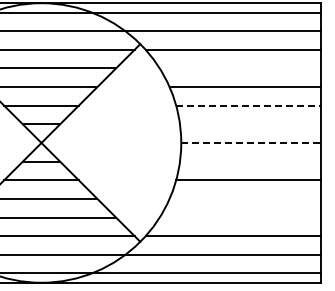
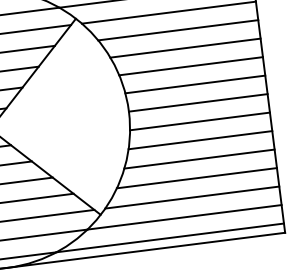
line: (240, 68) -> (178, 30), added
line: (249, 105) -> (191, 65), dashed -> solid
line: (250, 124) -> (195, 84), added
line: (251, 142) -> (198, 102), dashed -> solid
line: (250, 161) -> (199, 121), added
line: (245, 198) -> (199, 158), added
line: (240, 217) -> (197, 178), added

